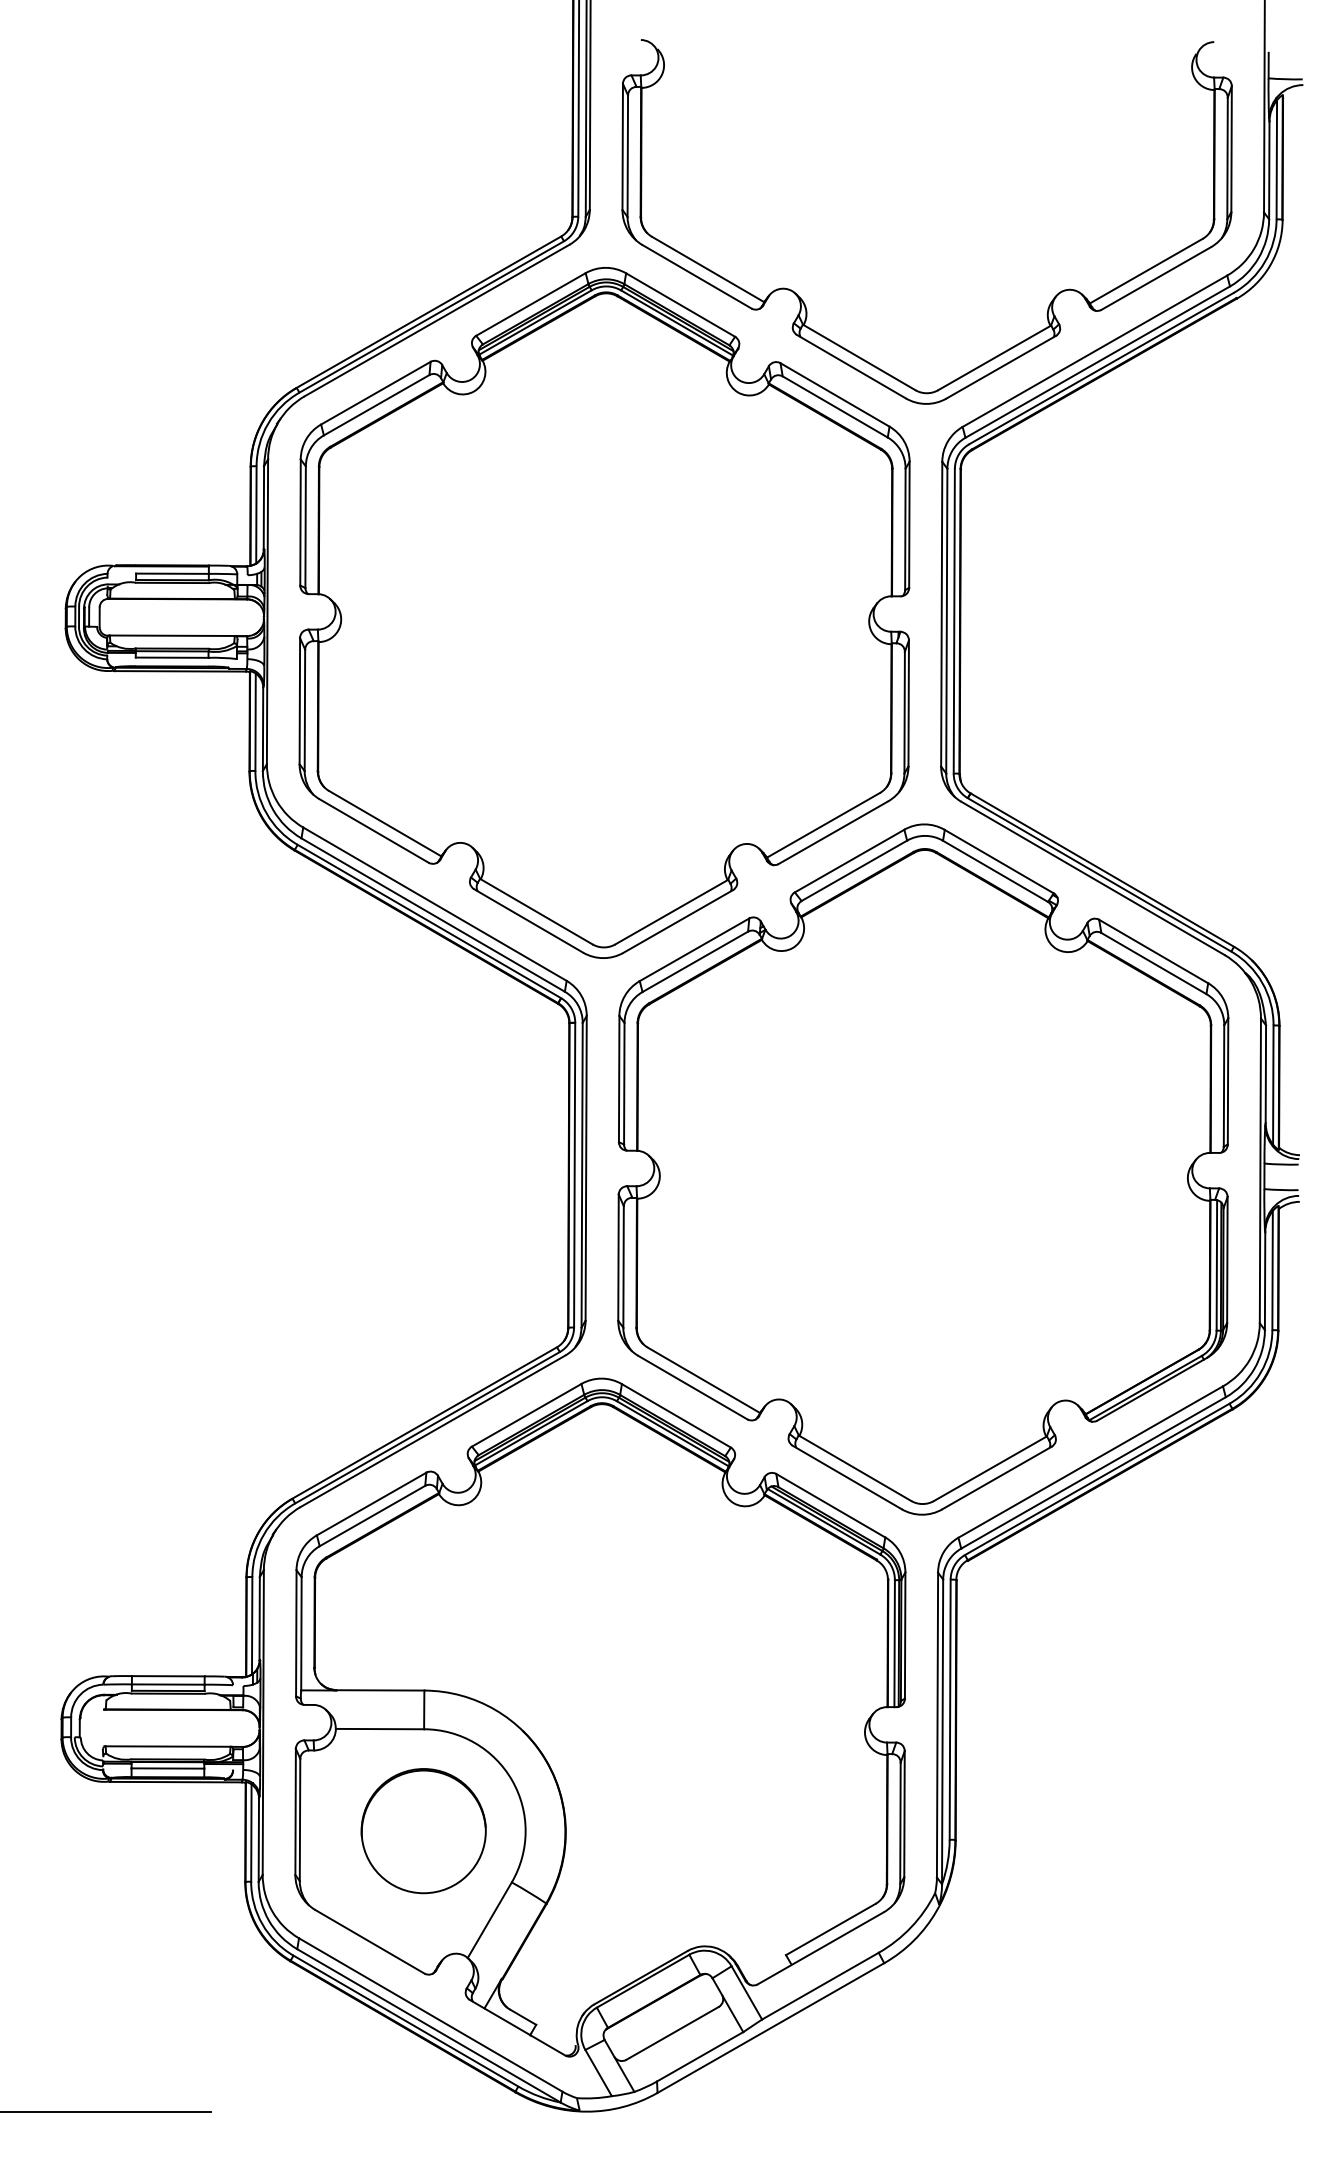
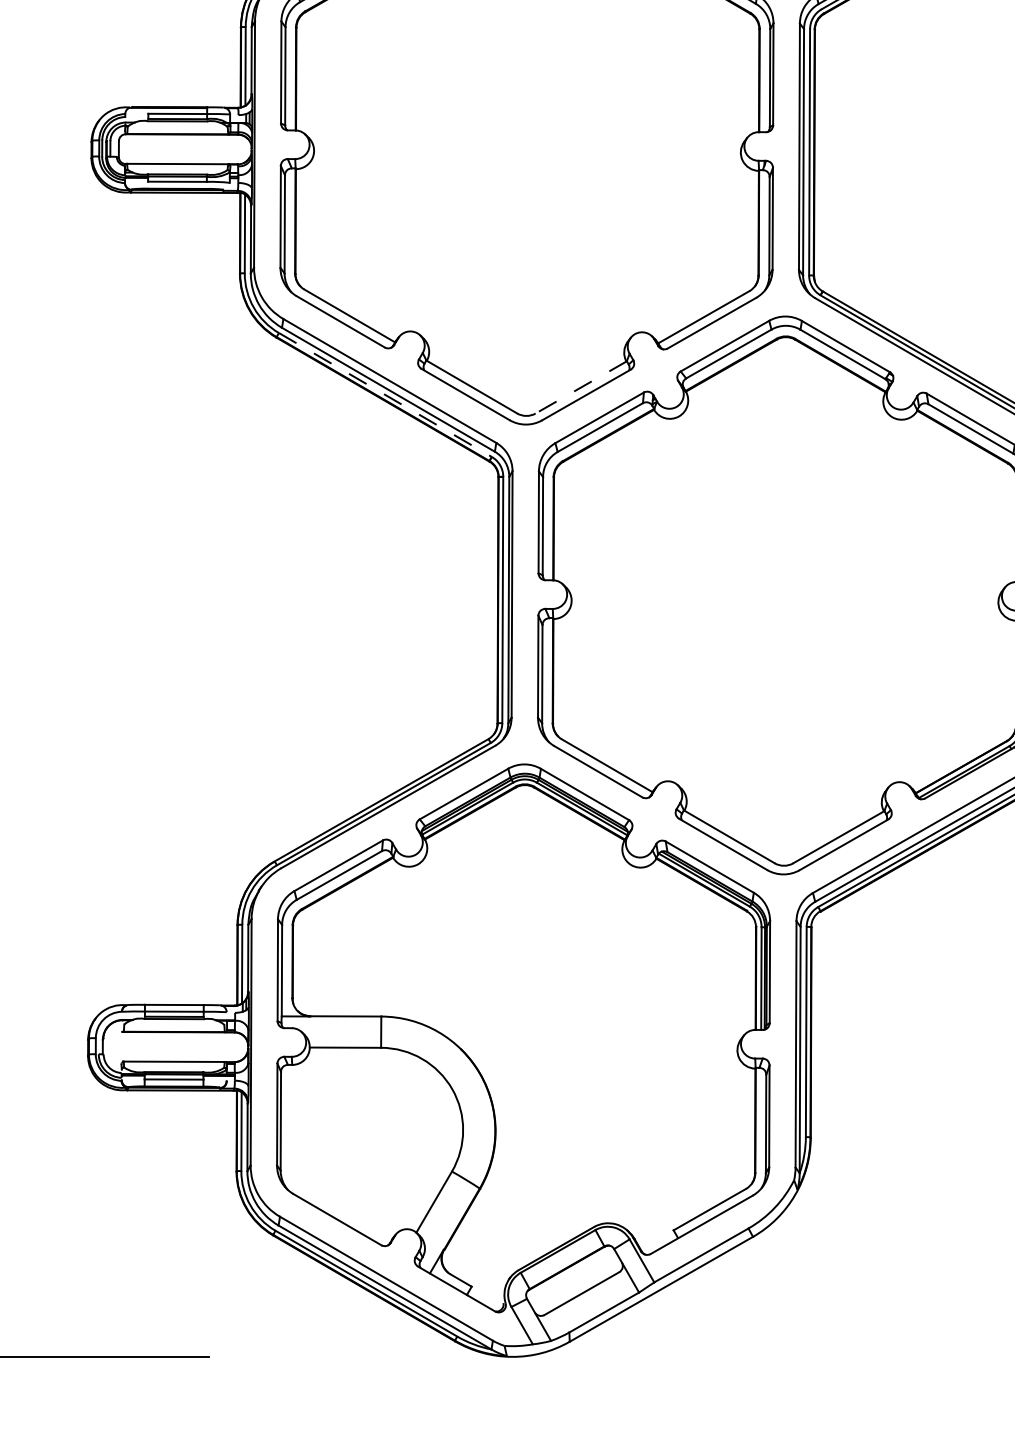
line: (671, 912) -> (581, 387), solid -> dashed
line: (429, 921) -> (385, 394), solid -> dashed
circle: (423, 1831) -> (380, 1130), removed

